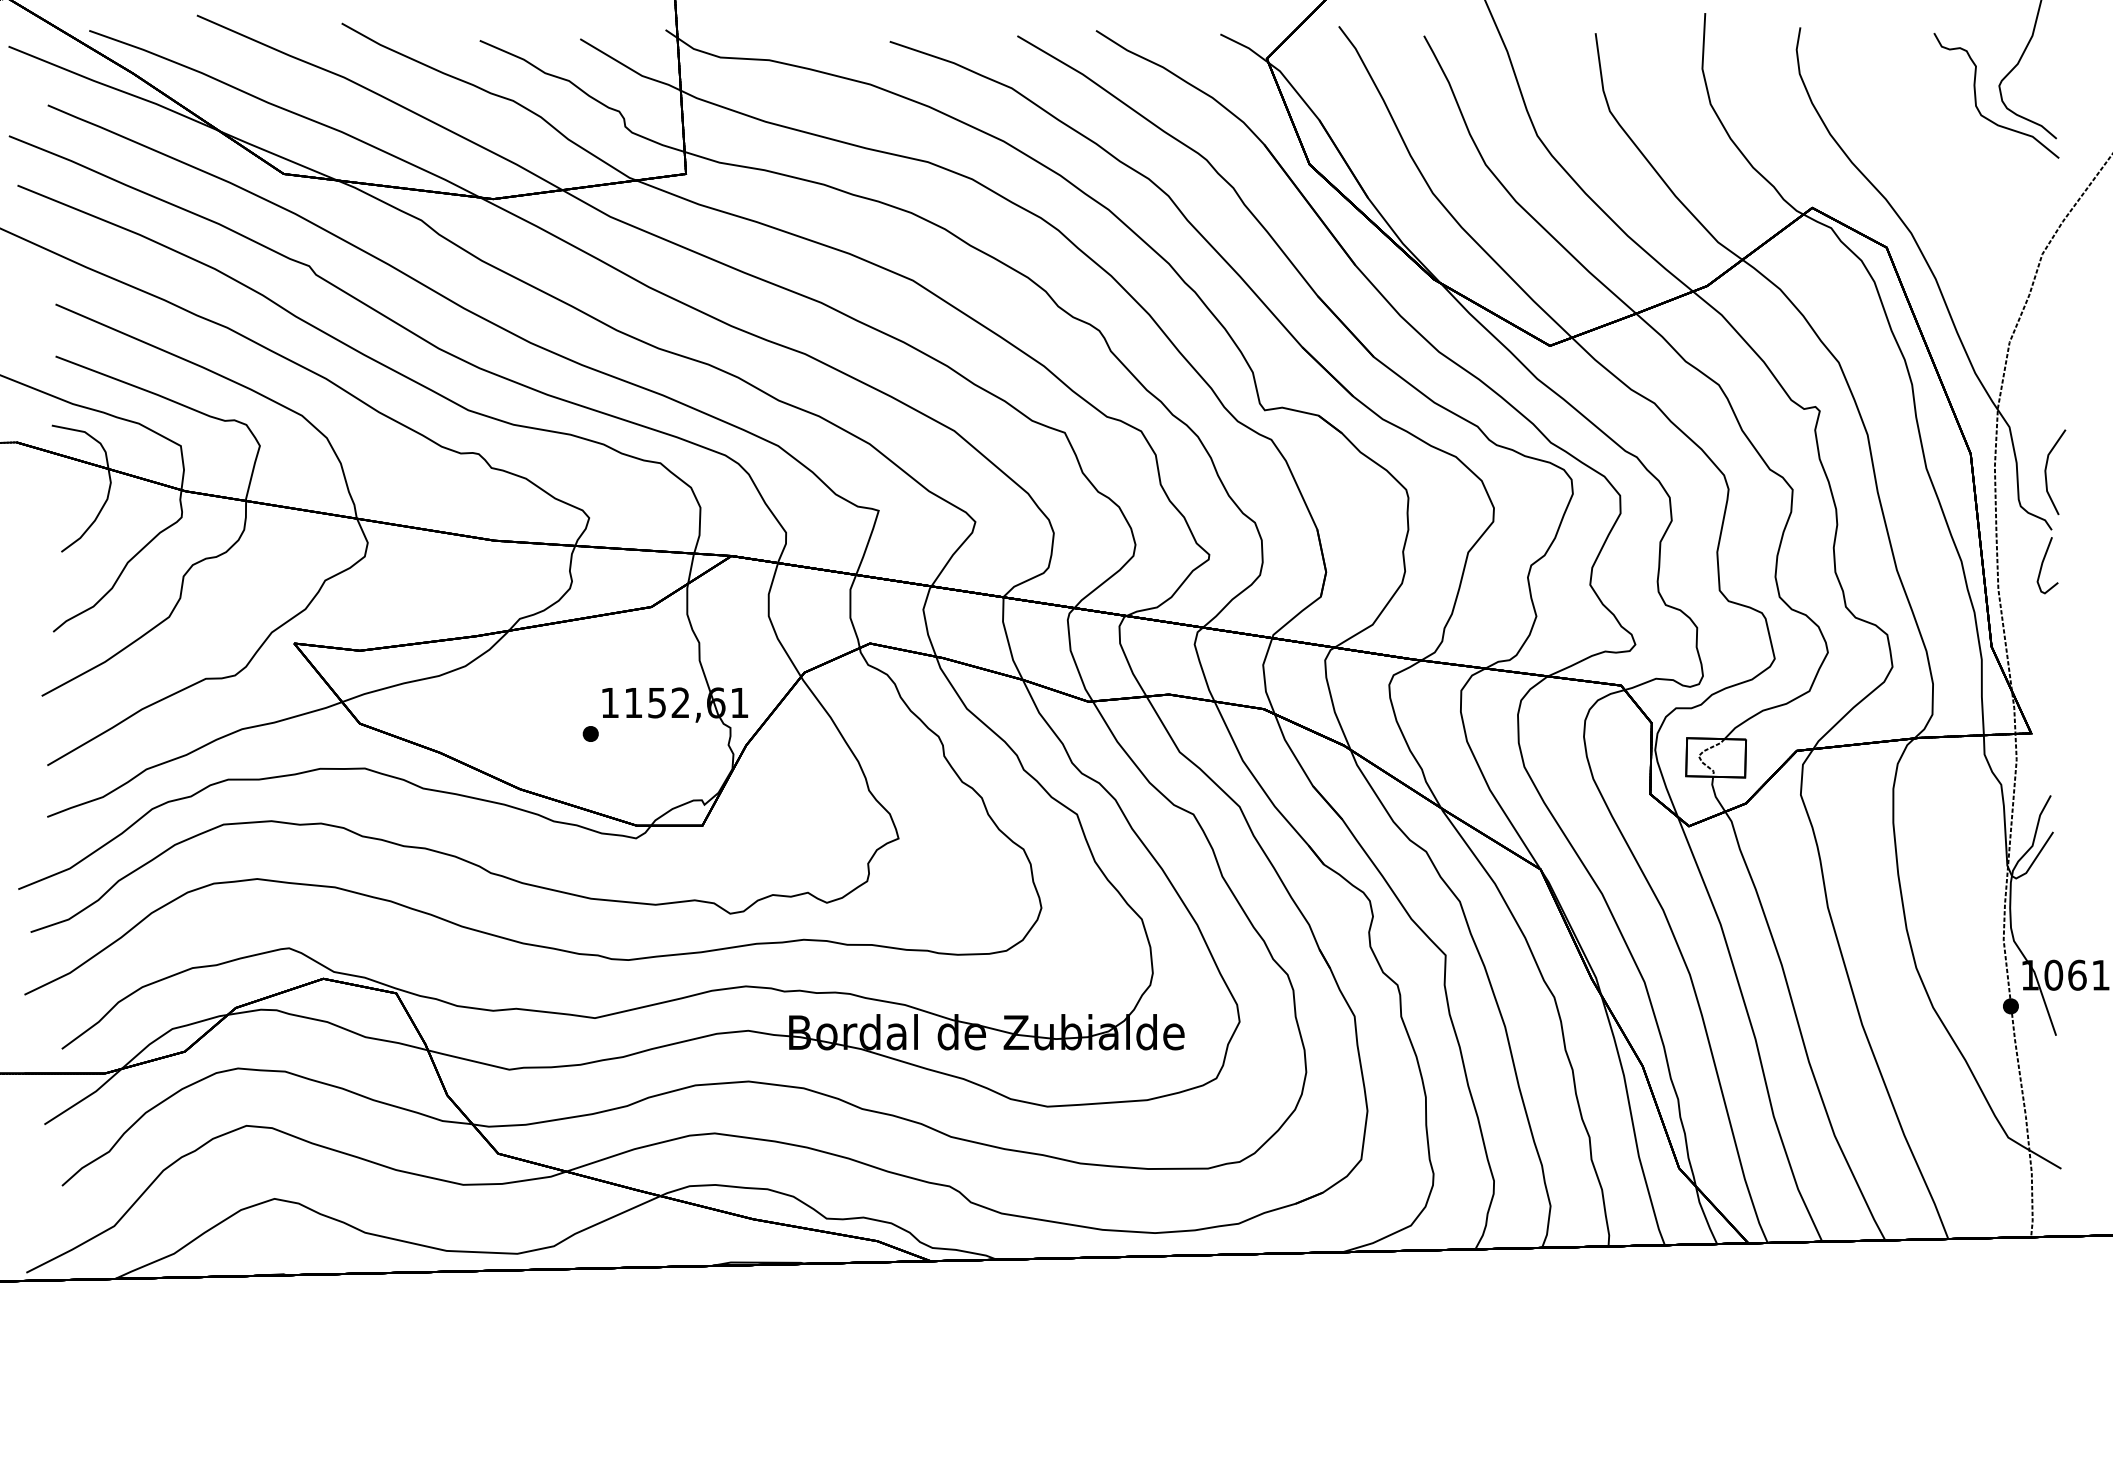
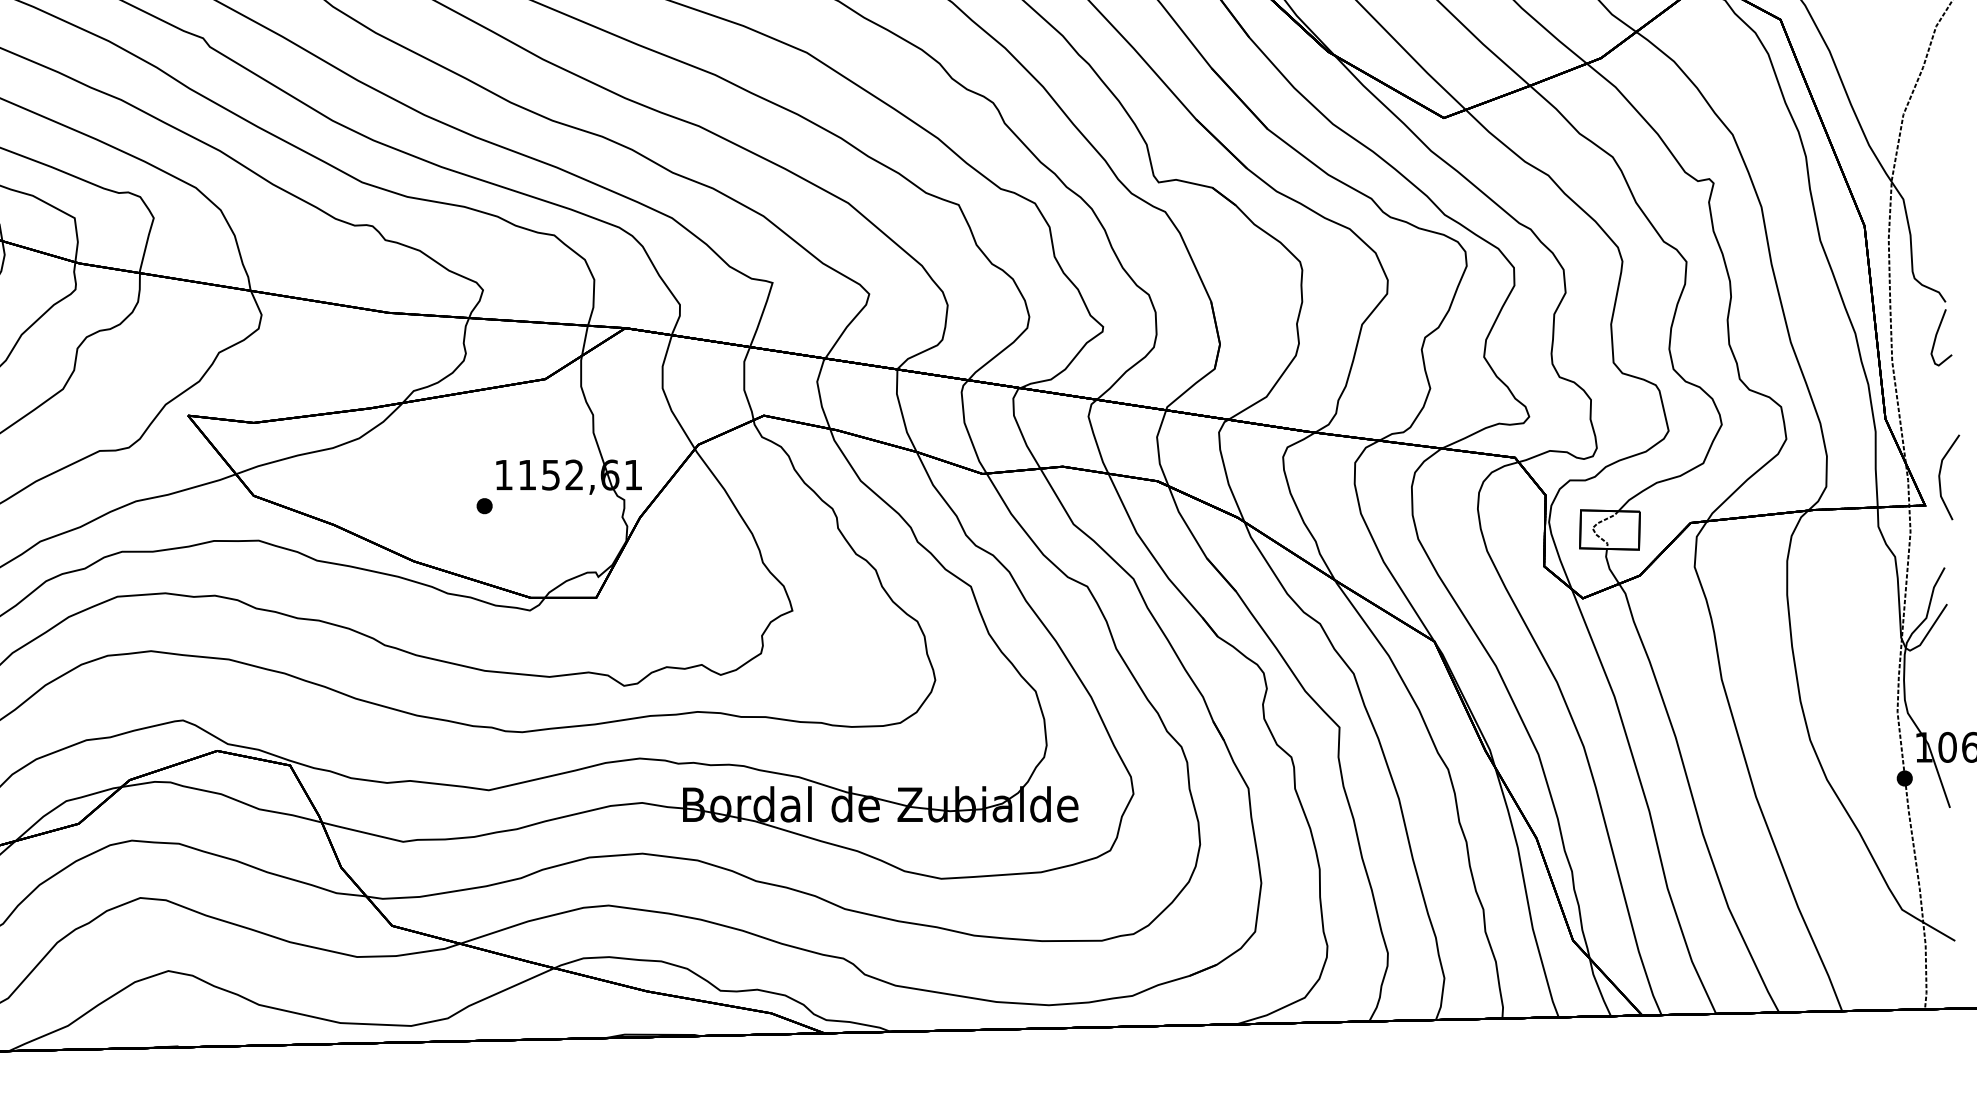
line: (2046, 472) -> (1940, 477), moved

